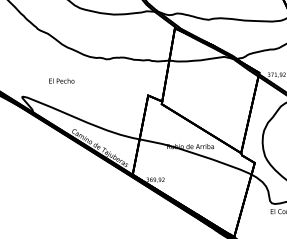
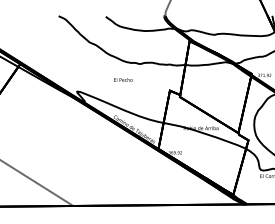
text: (62, 80) -> (123, 79), moved

